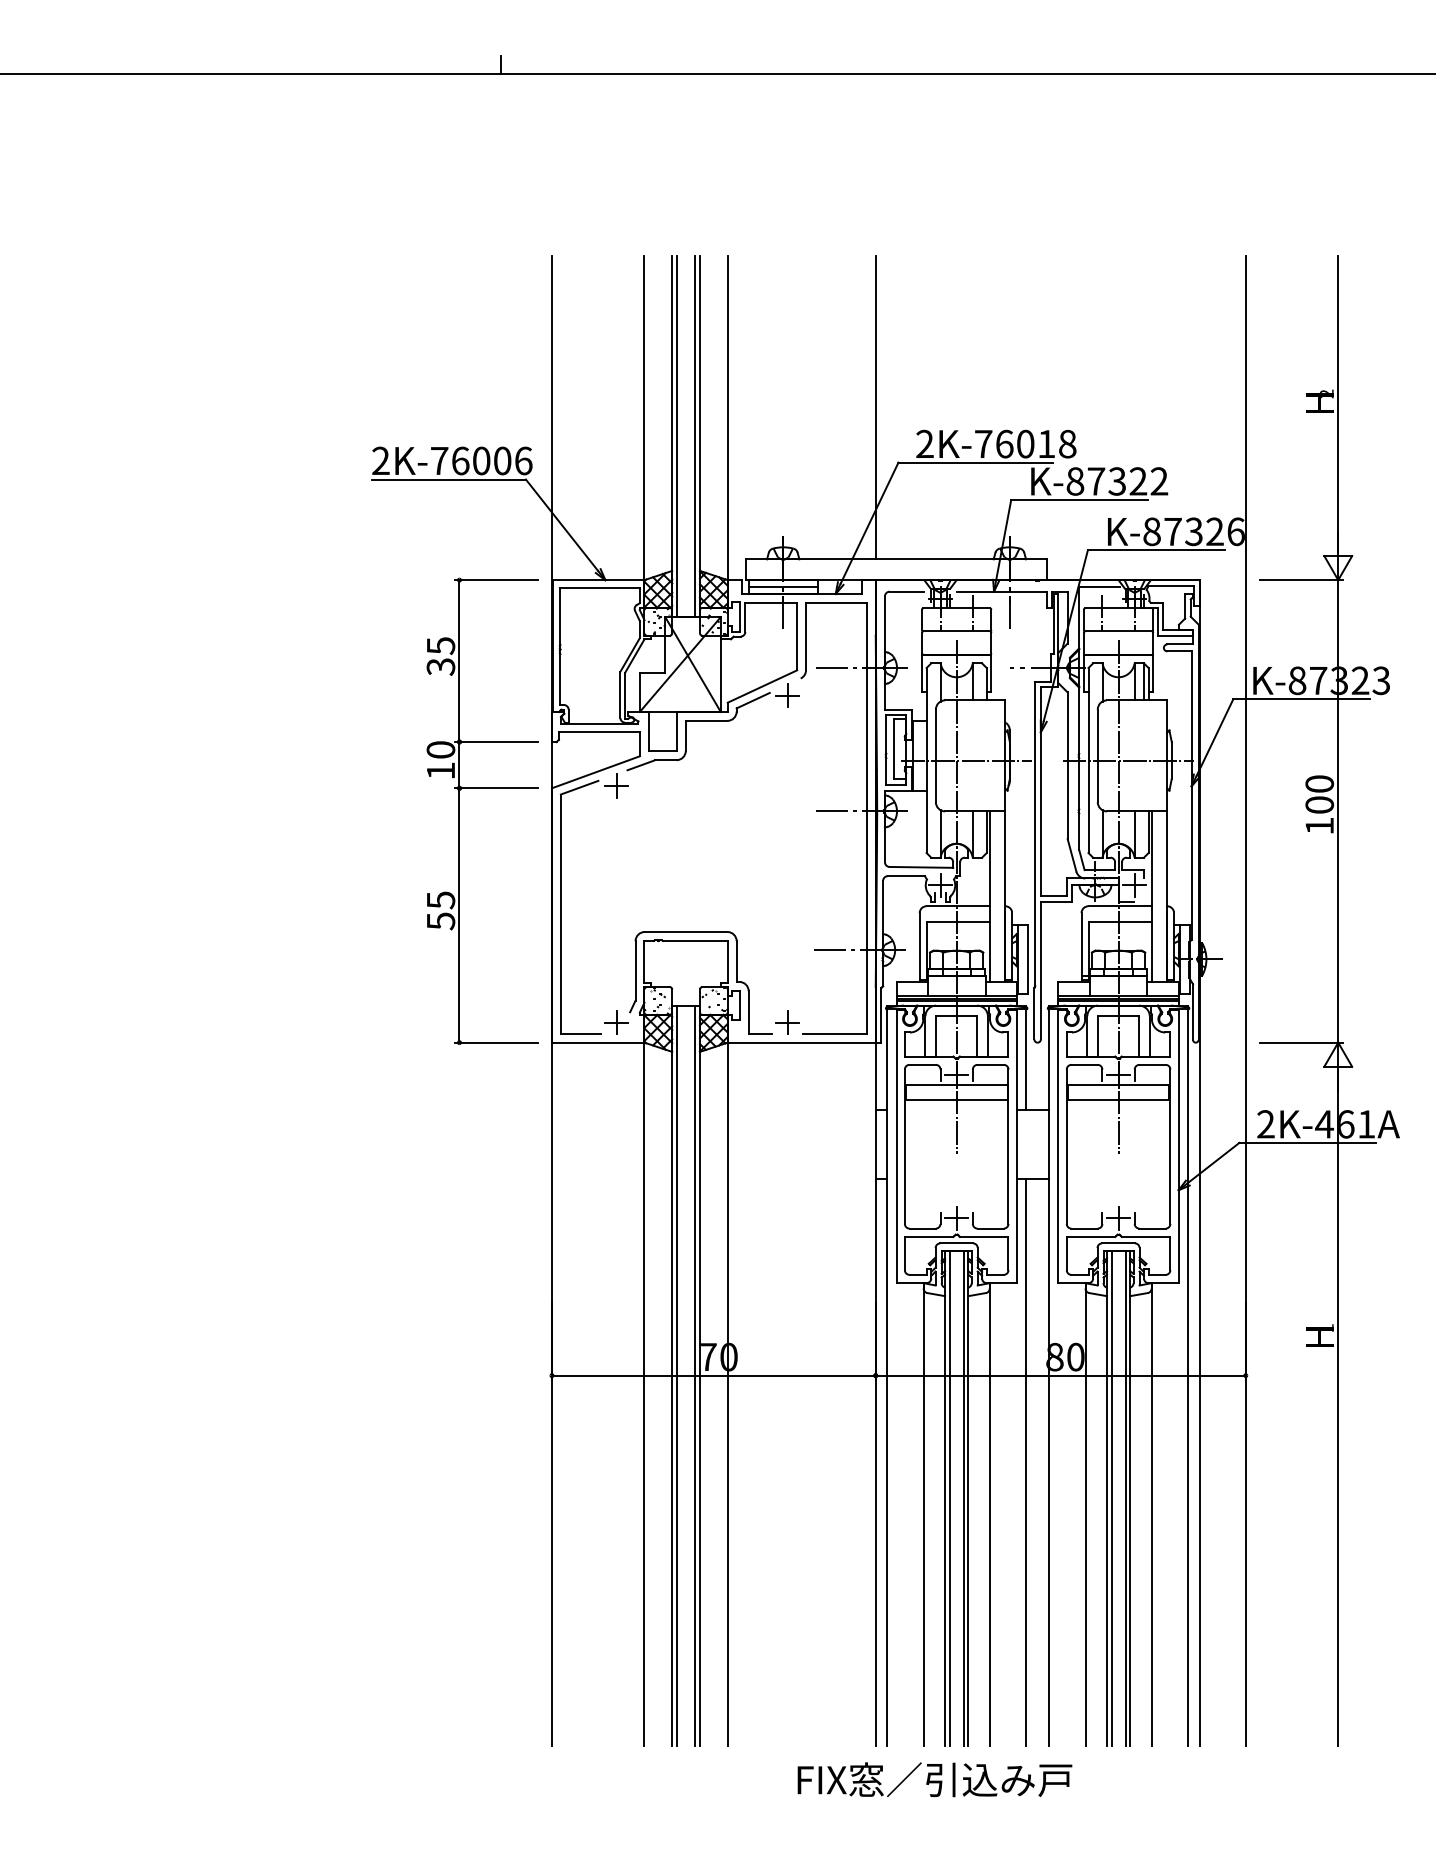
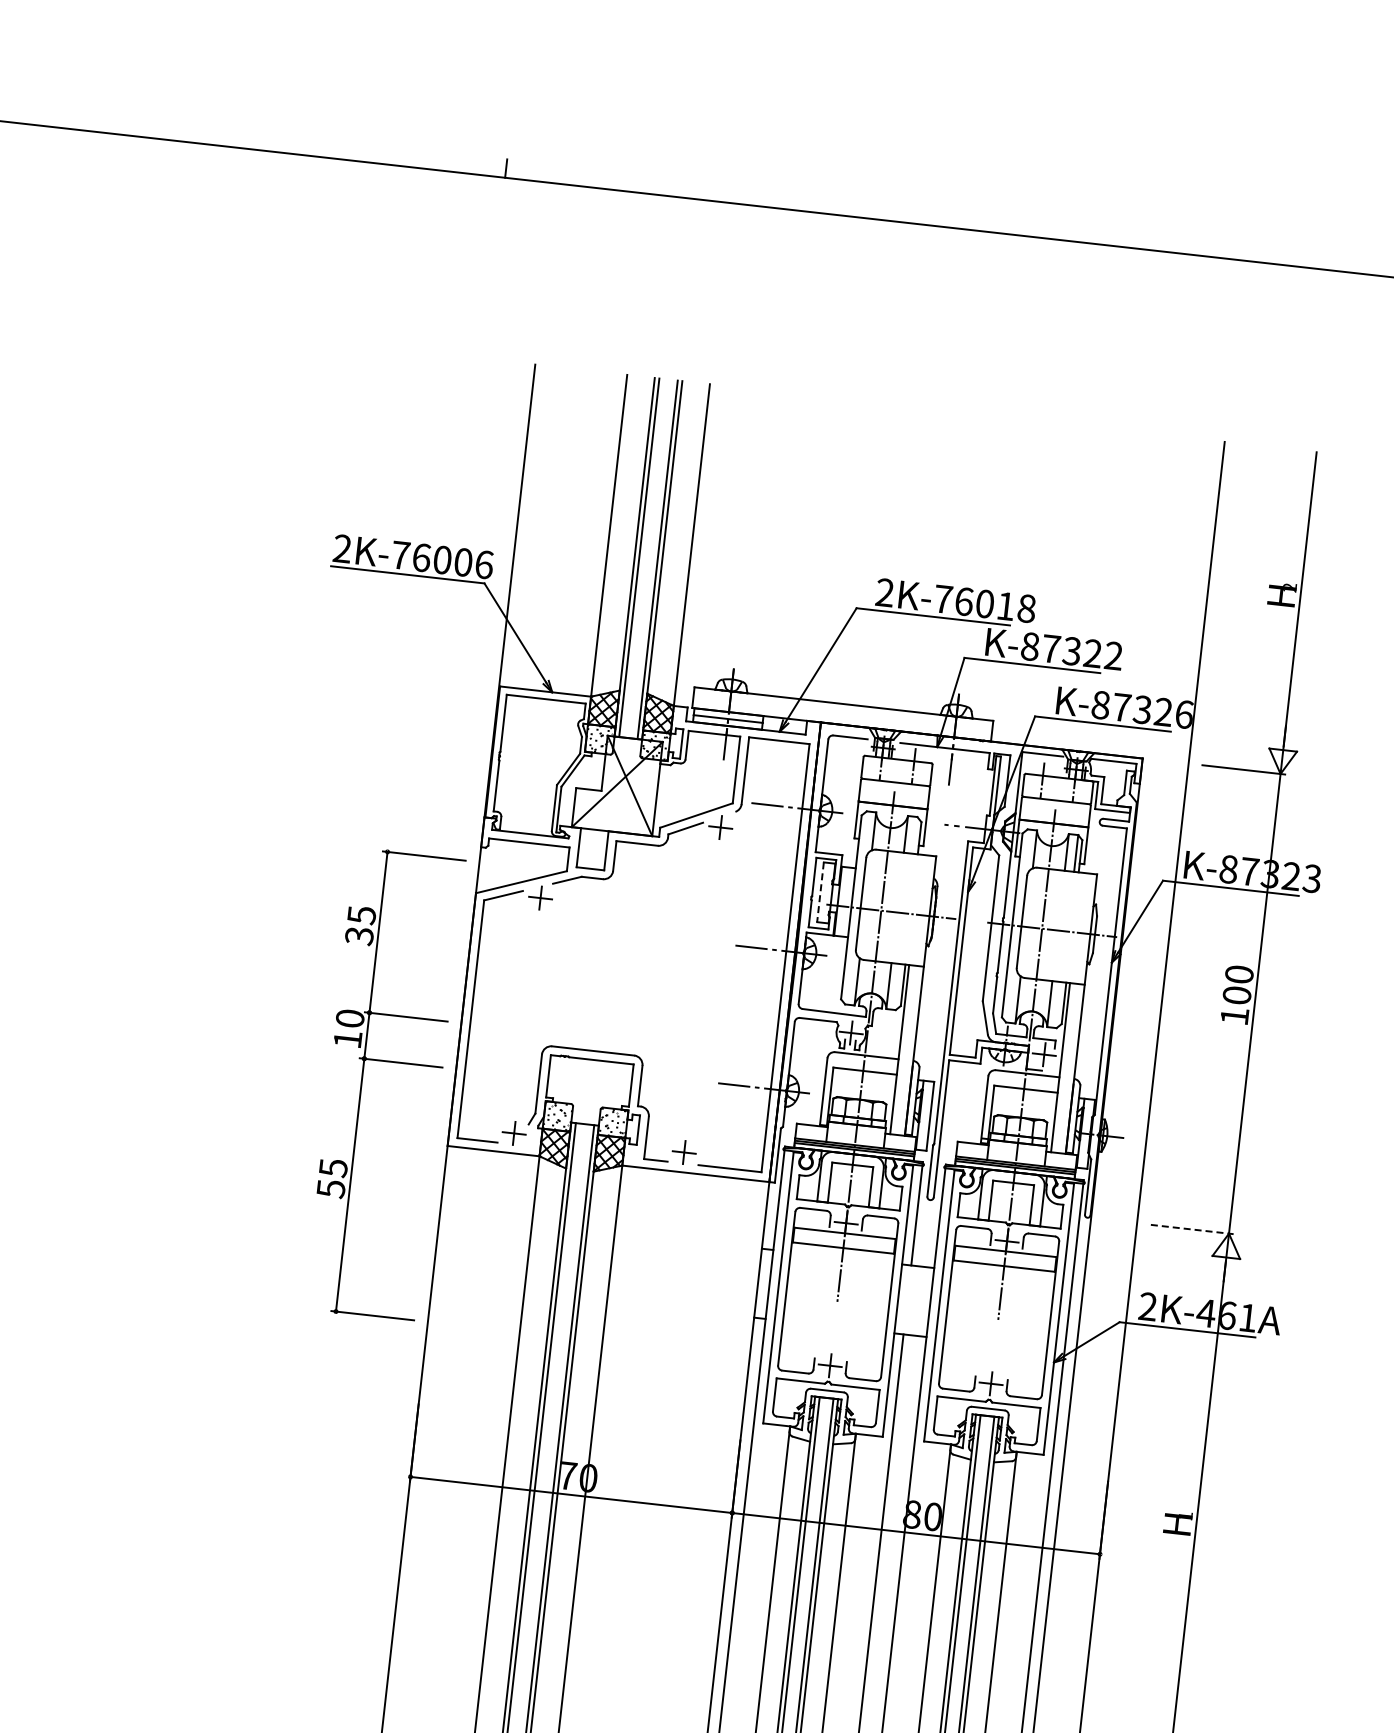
line: (875, 407) -> (839, 550), removed
line: (894, 749) -> (820, 892), solid -> dashed
part: (482, 788) -> (387, 1061), moved
line: (1301, 1042) -> (1192, 1229), solid -> dashed

